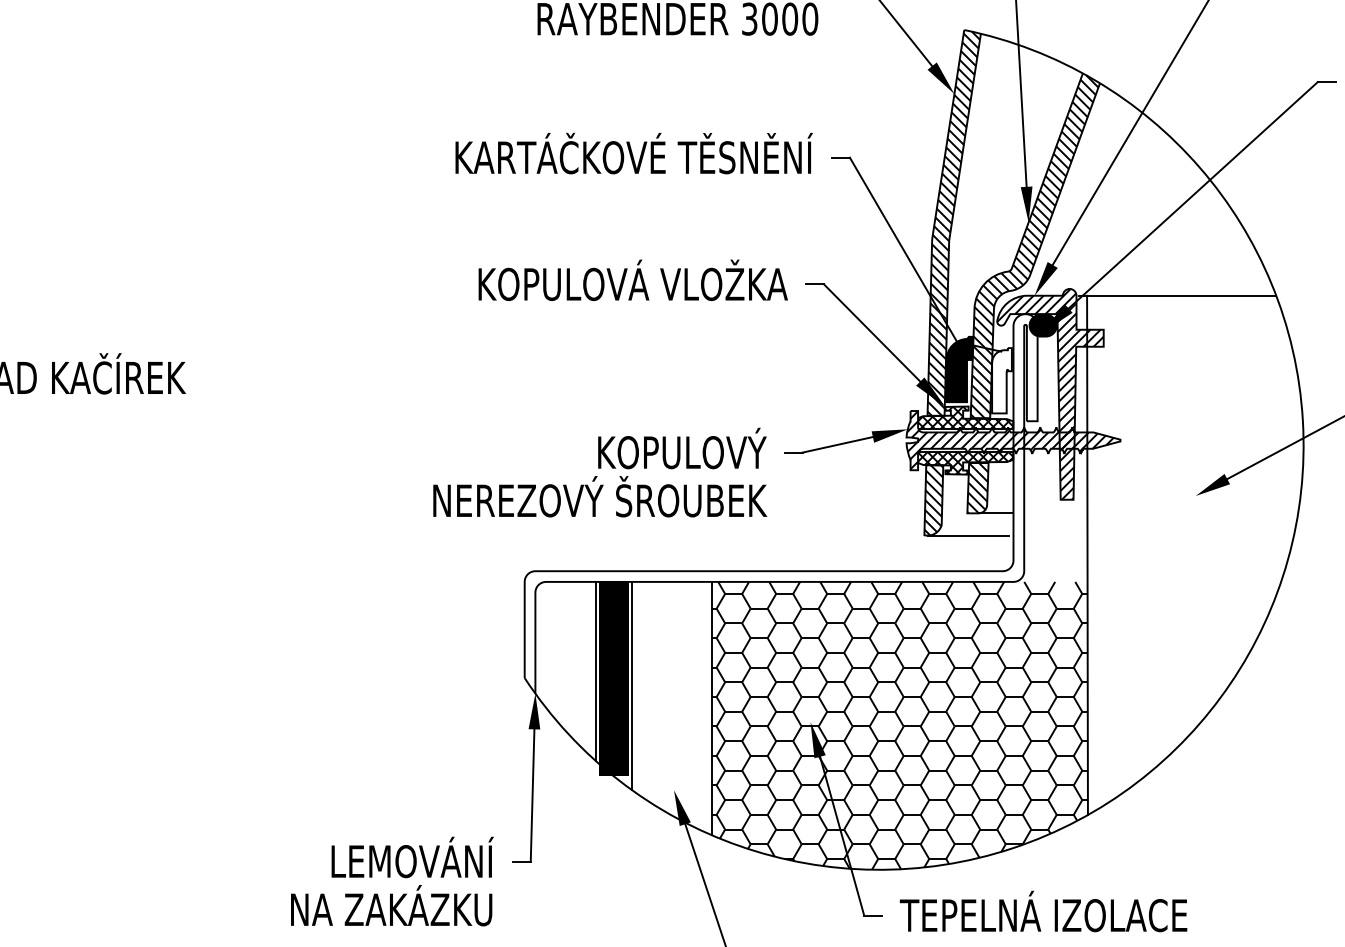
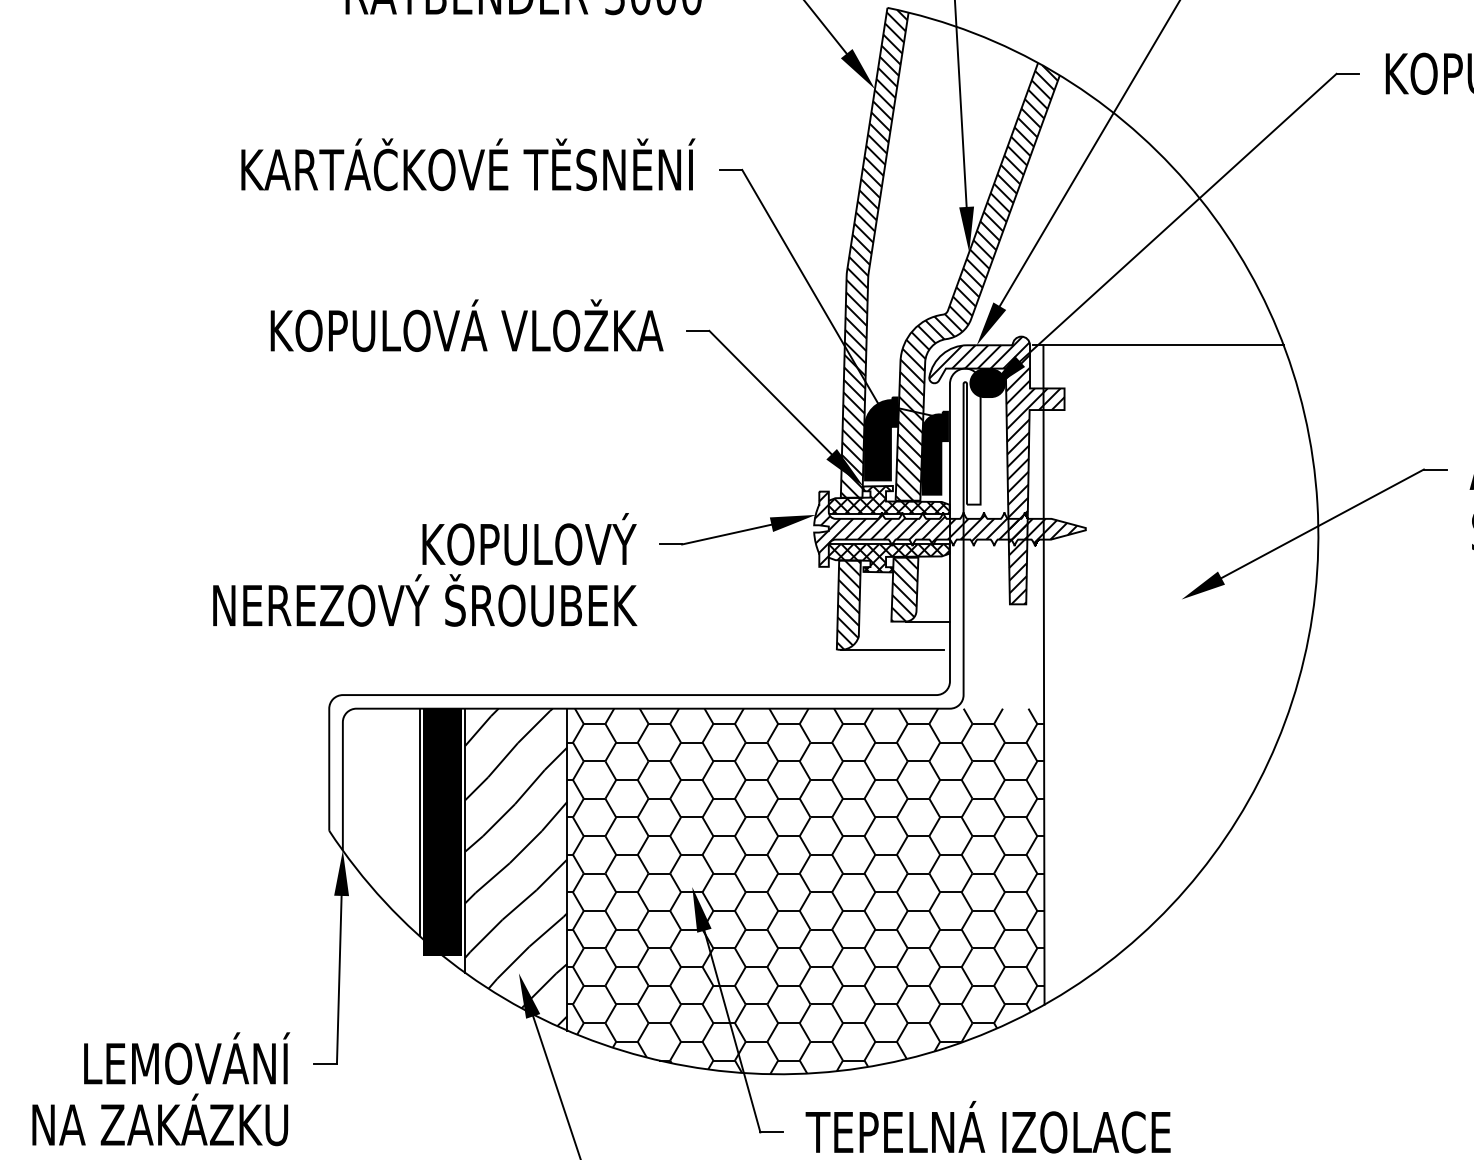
fill: (1001, 380) -> (934, 452), added
hatch: (671, 706) -> (515, 866), added

